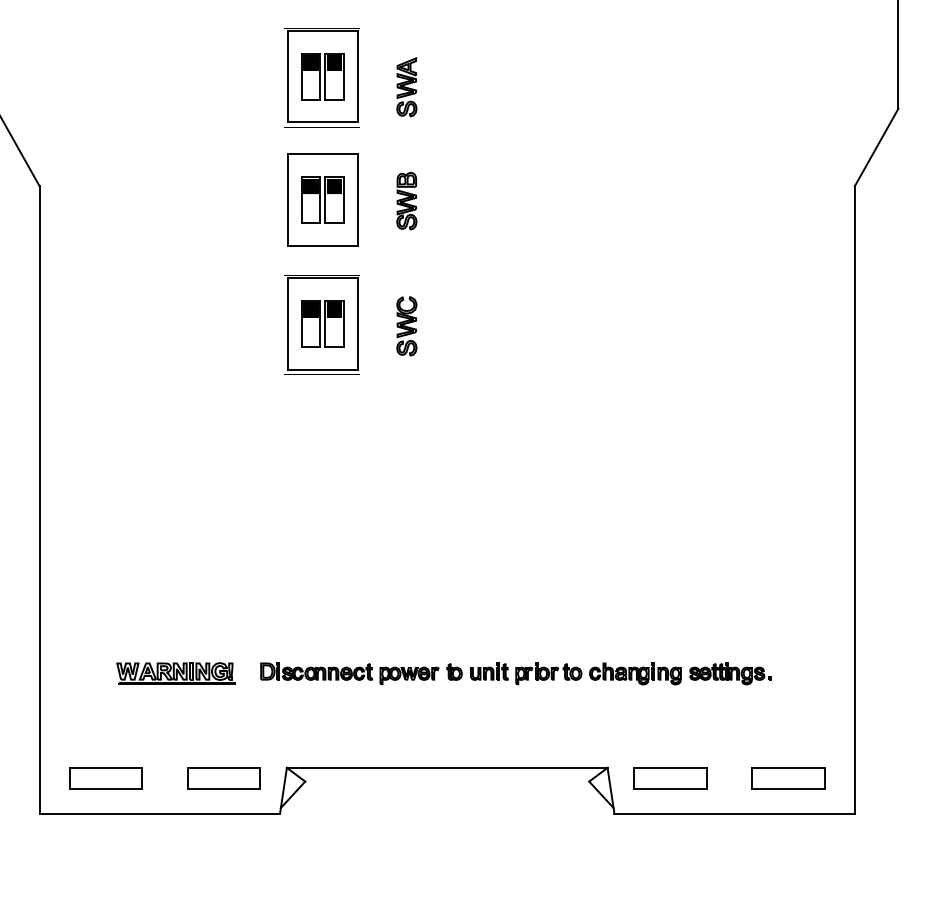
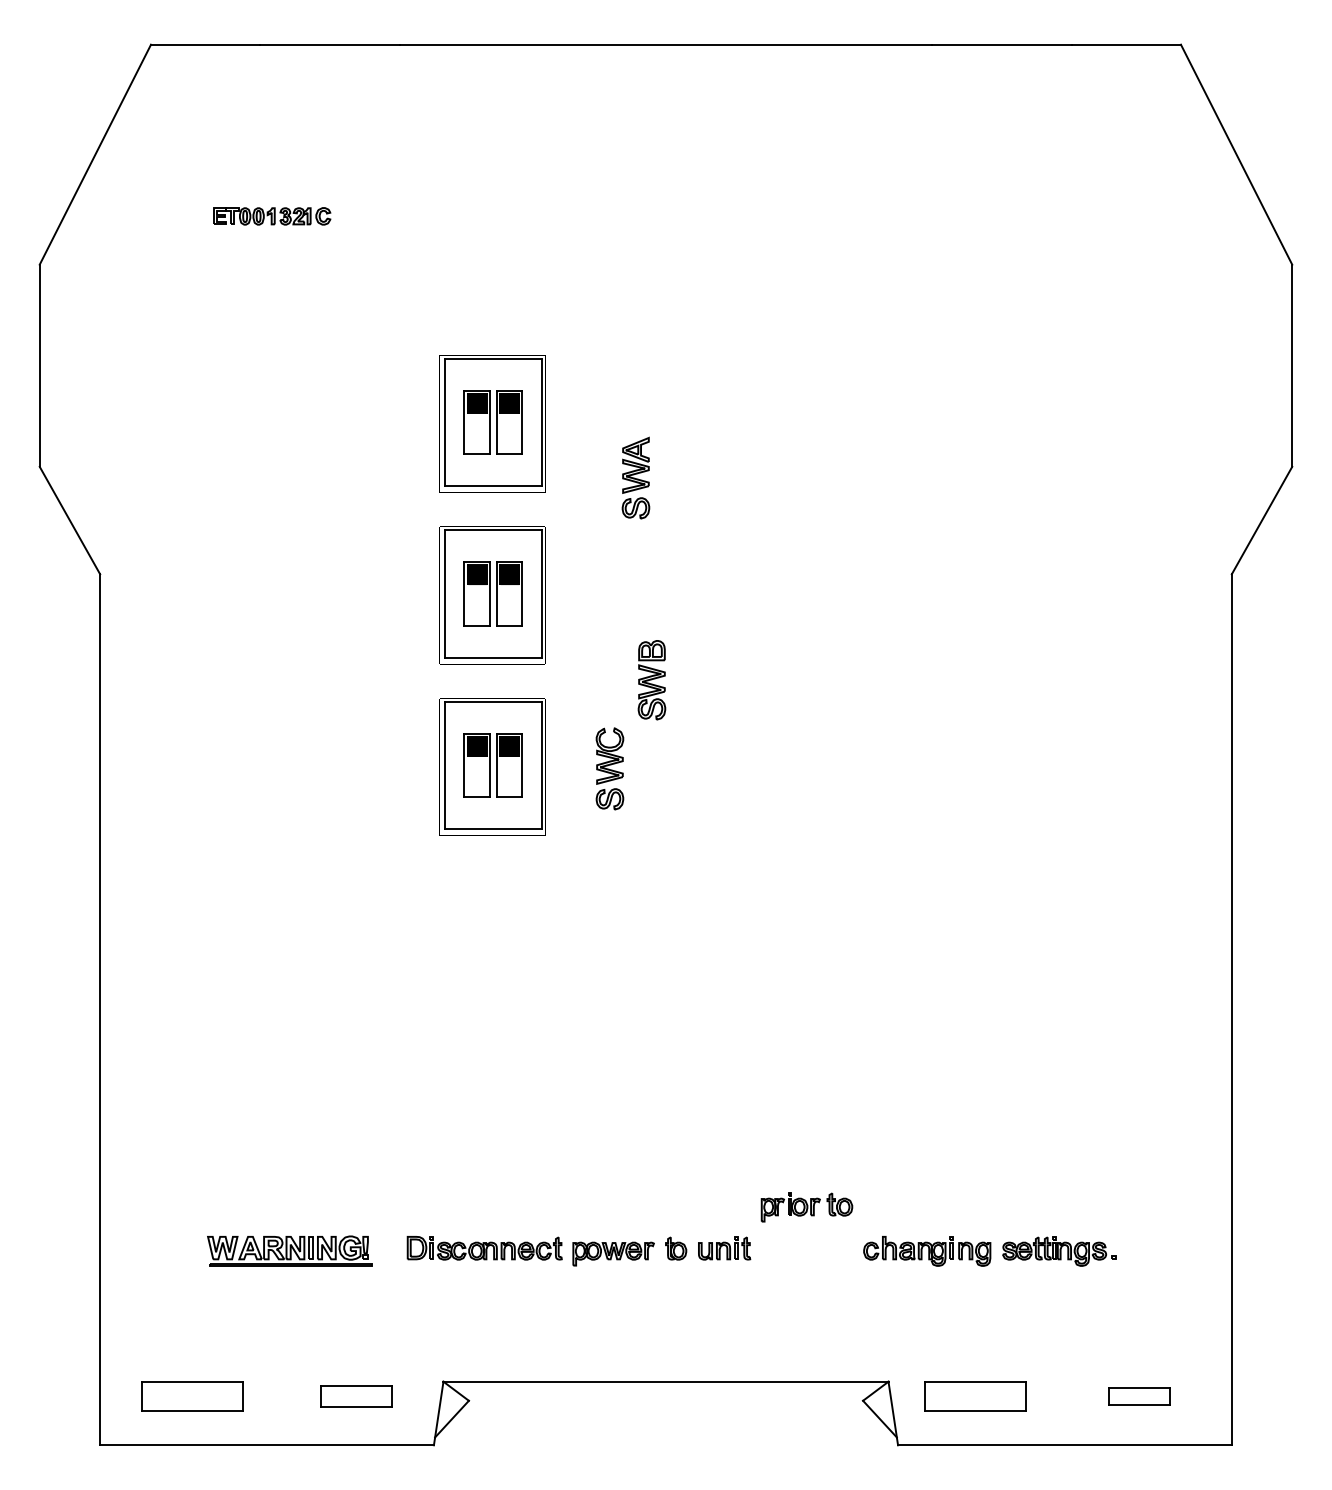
part: (406, 86) -> (635, 477), moved
part: (406, 201) -> (651, 680), moved
part: (548, 674) -> (806, 1207), moved
part: (224, 778) -> (356, 1396), size x0.7
part: (788, 778) -> (1139, 1396), size x0.6

